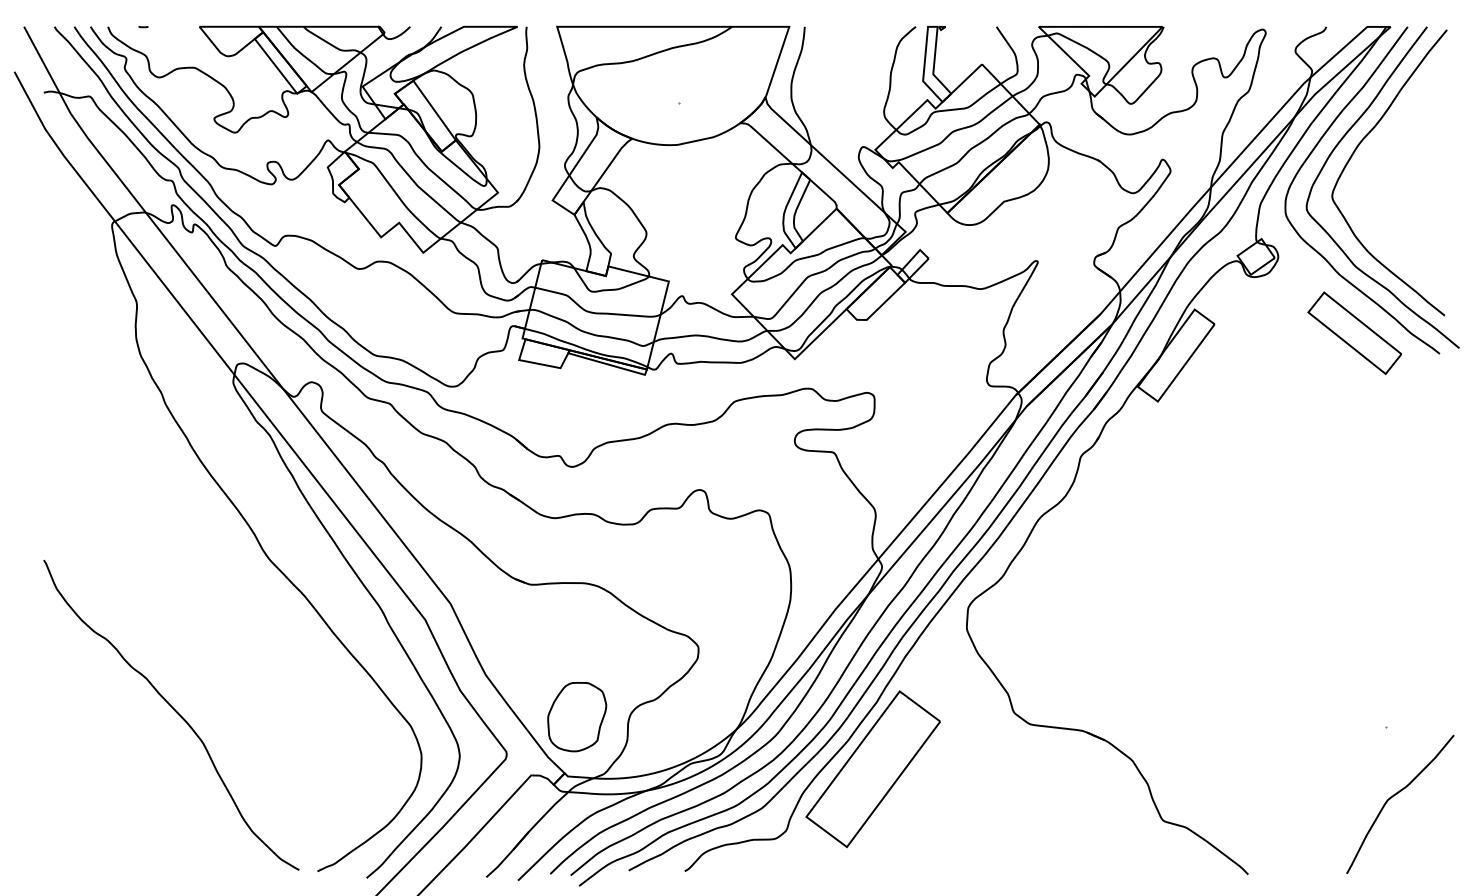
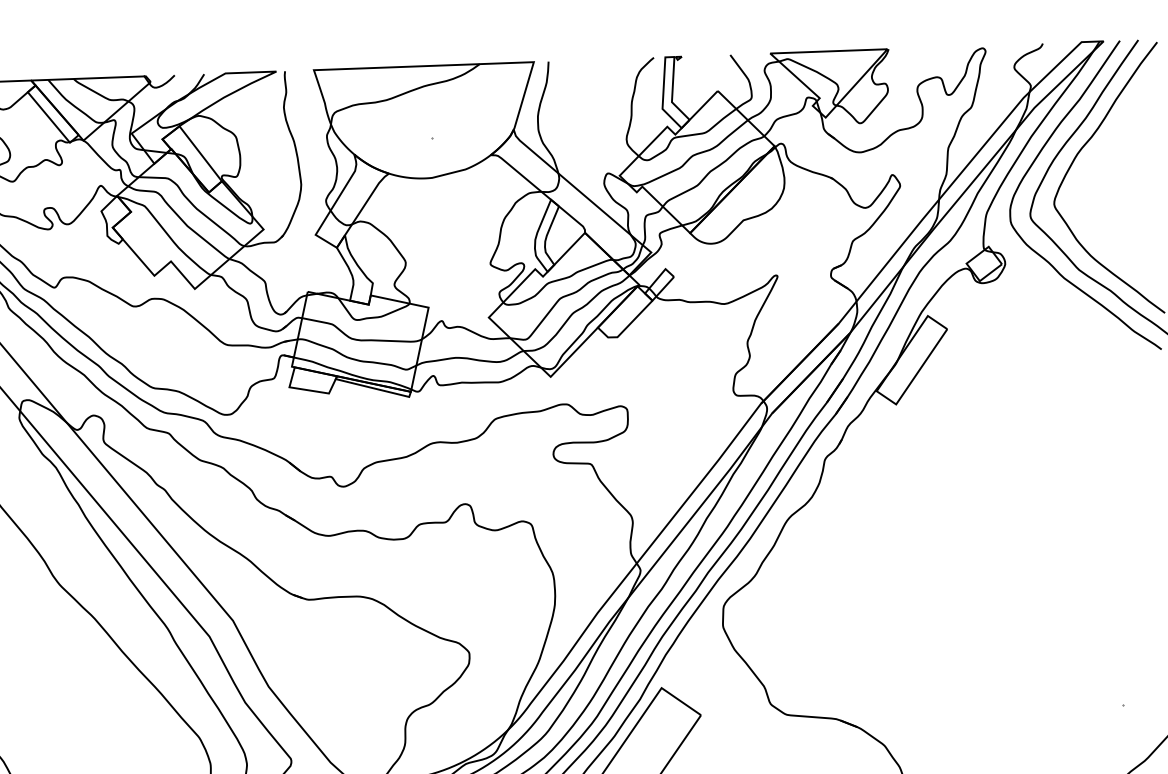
part: (1354, 333) -> (1080, 333), removed
part: (577, 717) -> (357, 723), removed

